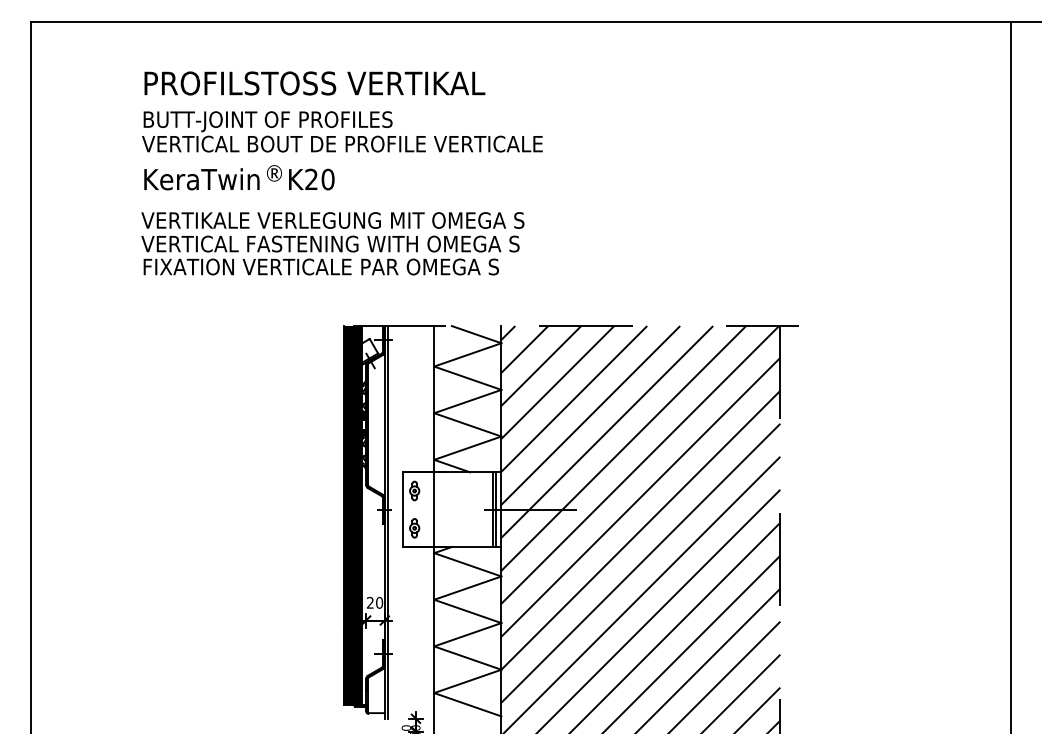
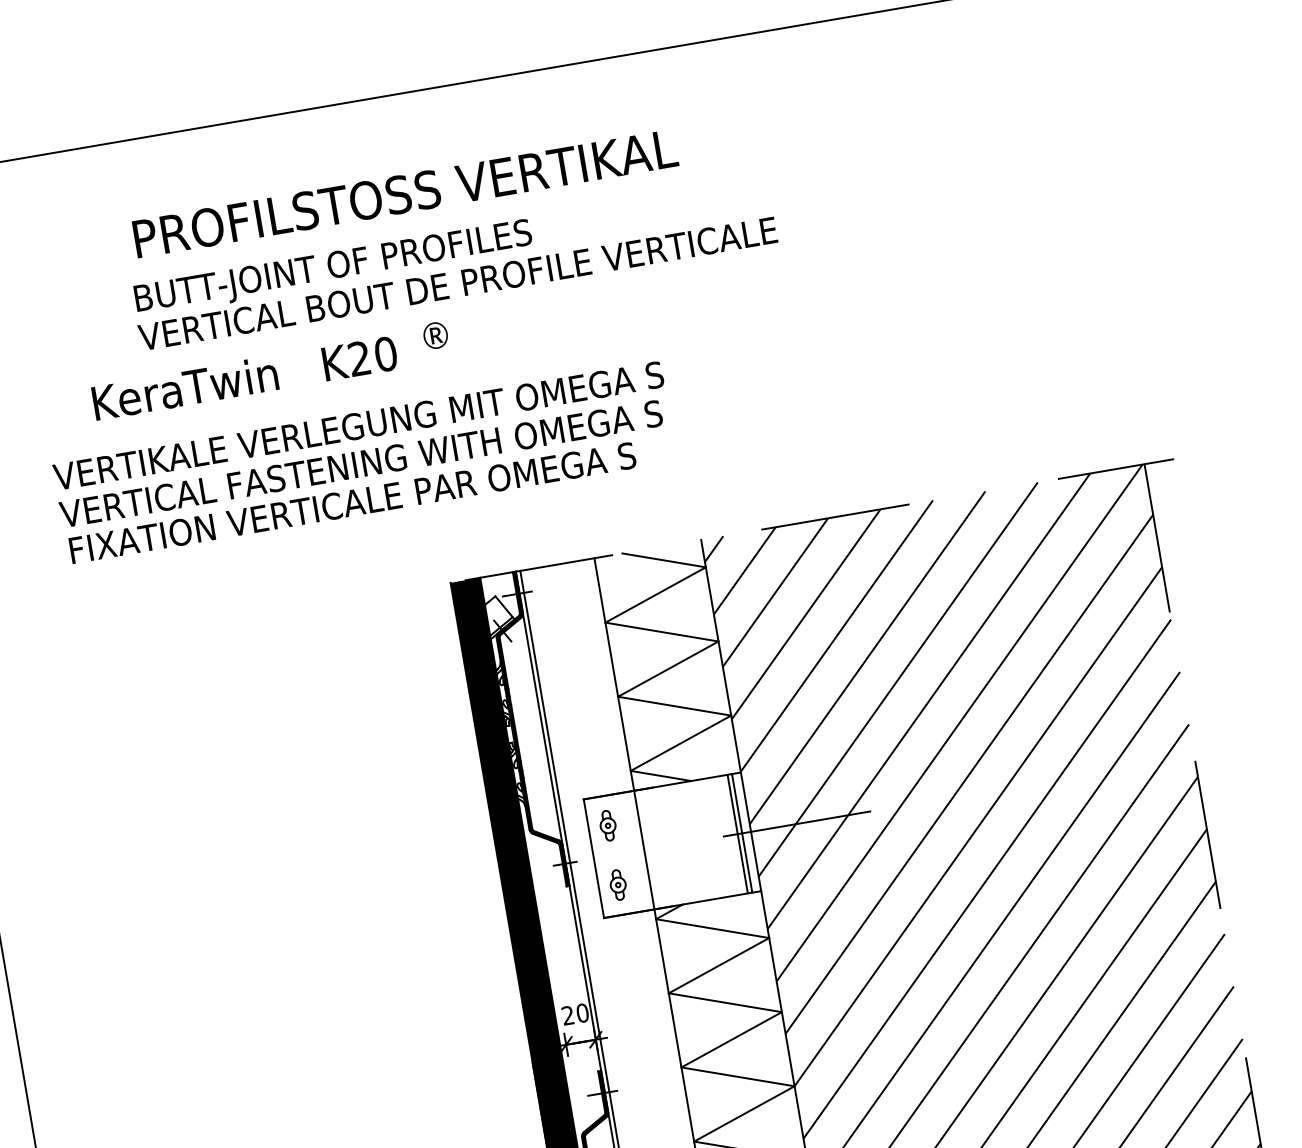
text: (314, 83) -> (404, 193), moved
text: (342, 131) -> (454, 263), moved
text: (274, 173) -> (435, 335), moved
text: (332, 243) -> (364, 462), moved

